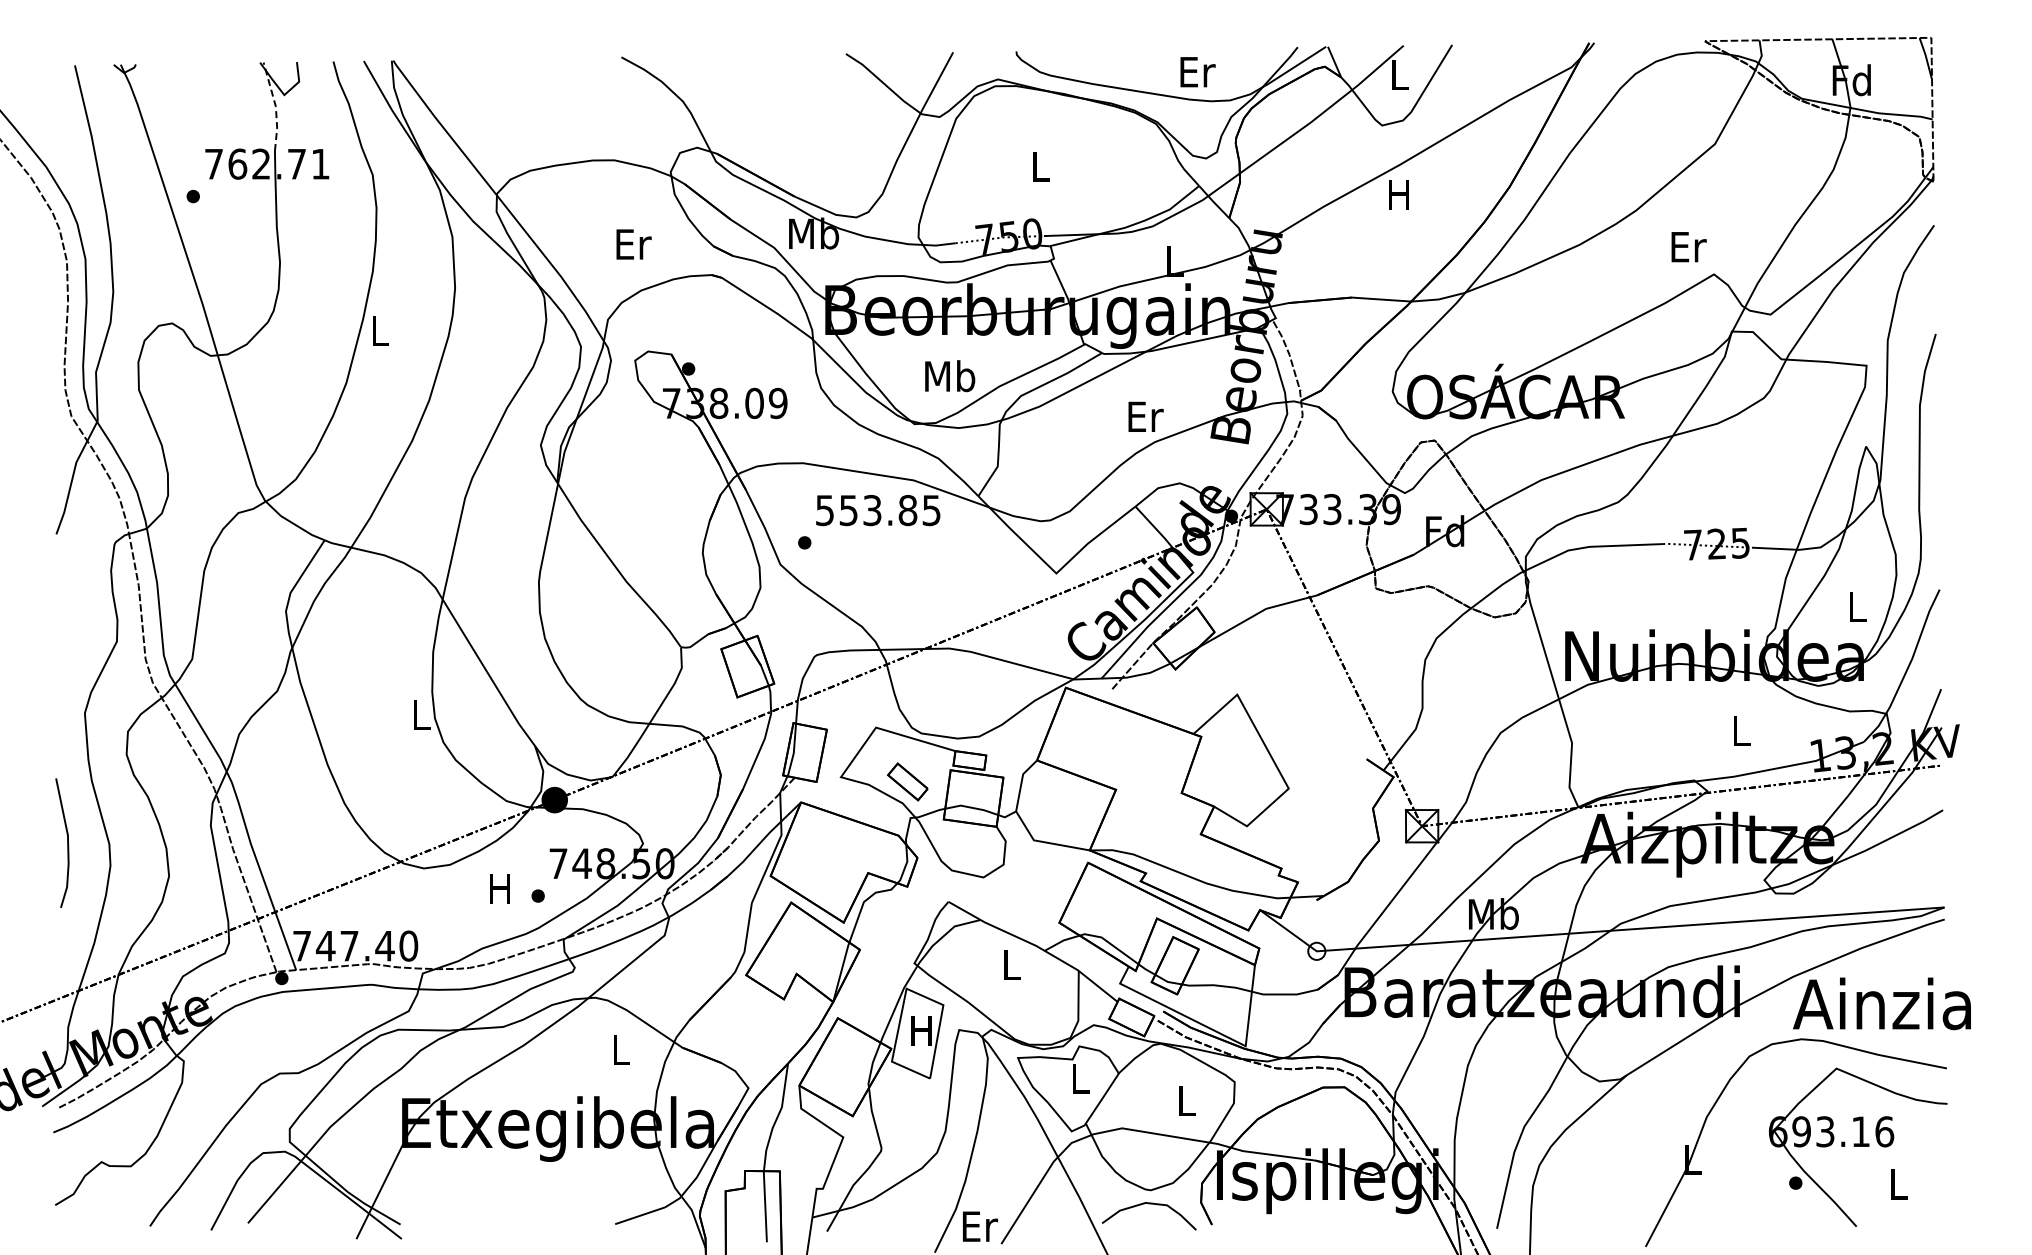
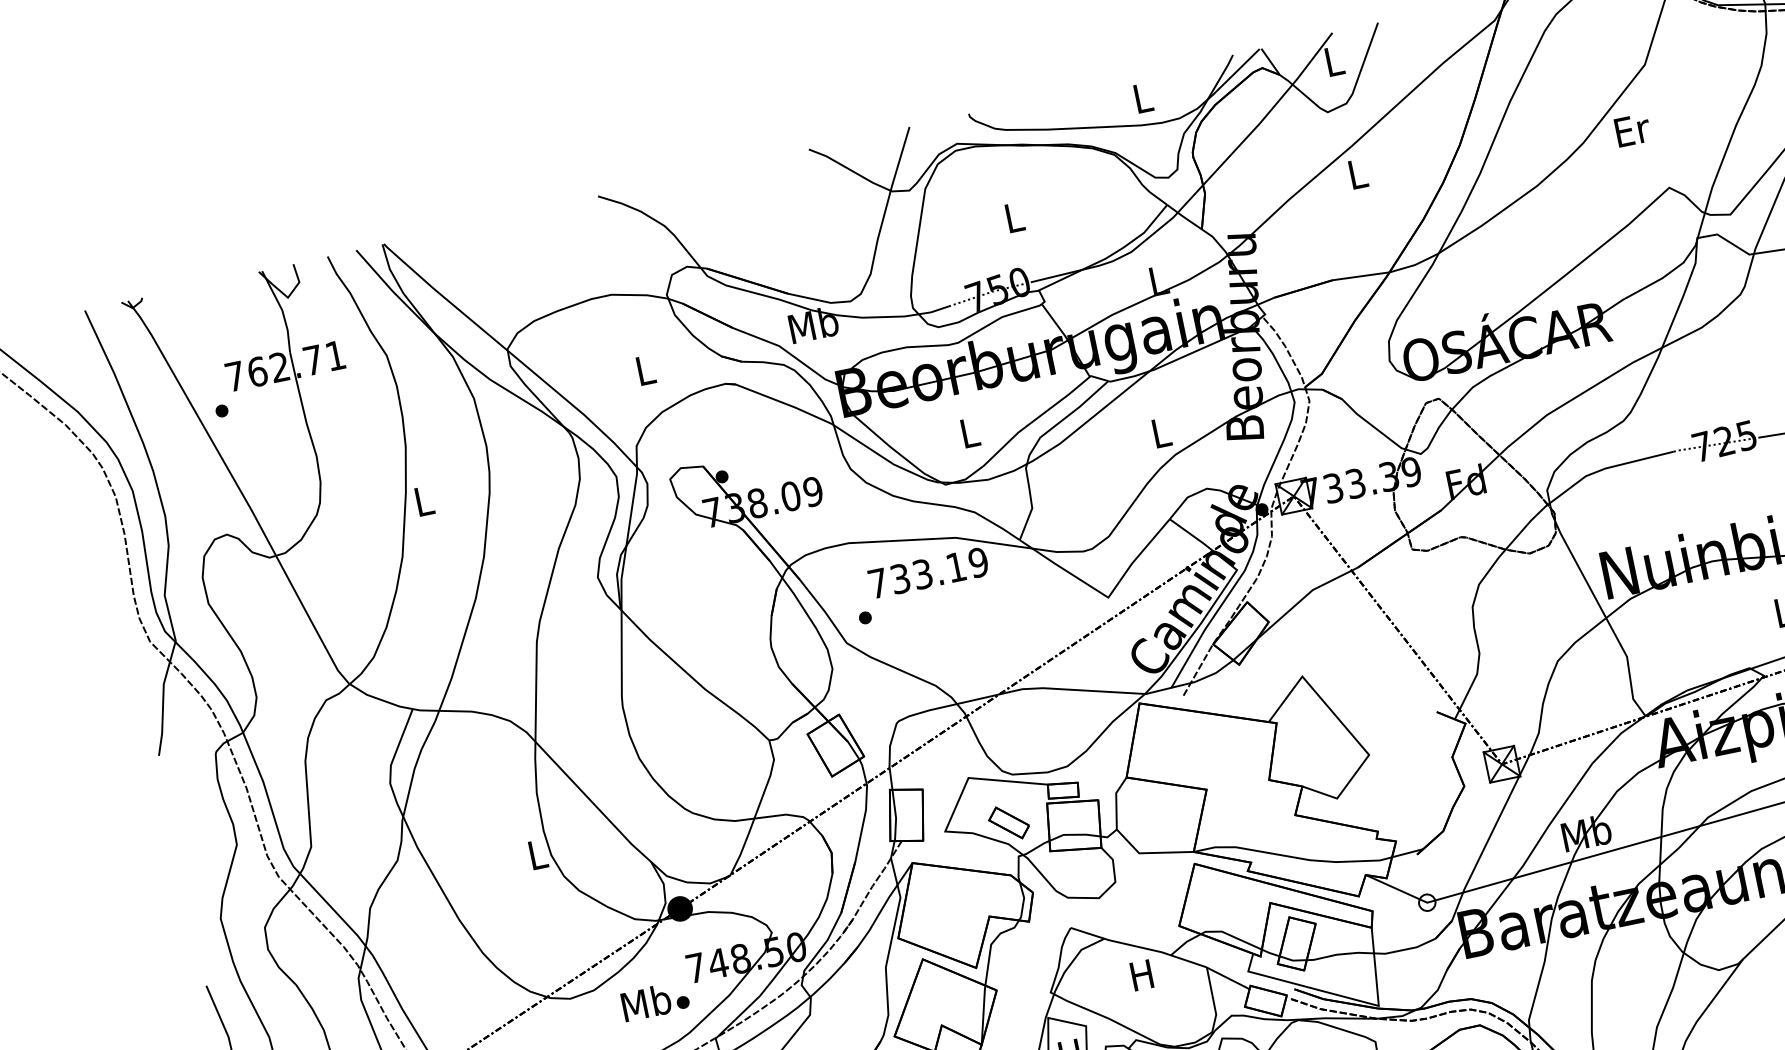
text: (1197, 72) -> (1143, 98), Er -> L
line: (275, 106) -> (281, 310), dashed -> solid
text: (1398, 194) -> (1356, 174), H -> L
text: (633, 244) -> (645, 370), Er -> L
text: (1688, 247) -> (1632, 130), moved
text: (950, 376) -> (970, 432), Mb -> L
text: (1145, 416) -> (1161, 432), Er -> L
text: (878, 510) -> (928, 573), 553.85 -> 733.19
text: (500, 888) -> (646, 1002), H -> Mb
text: (1010, 964) -> (1141, 974), L -> H

